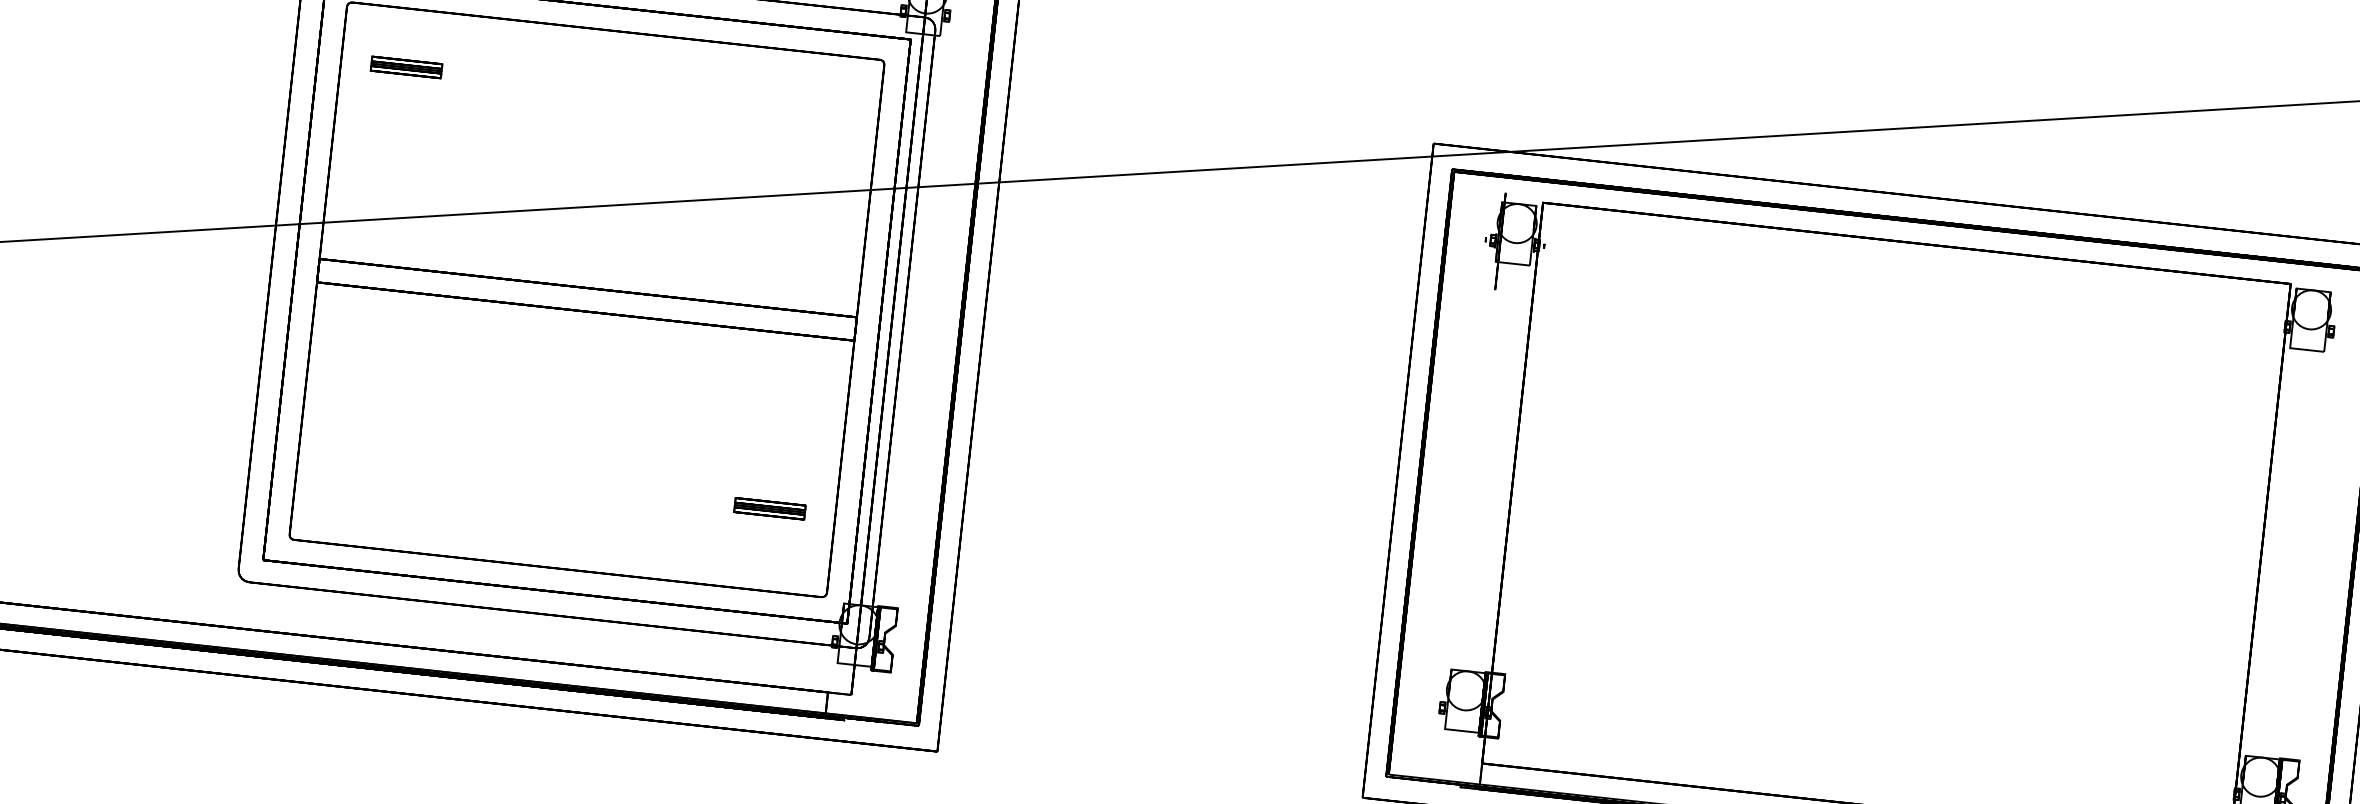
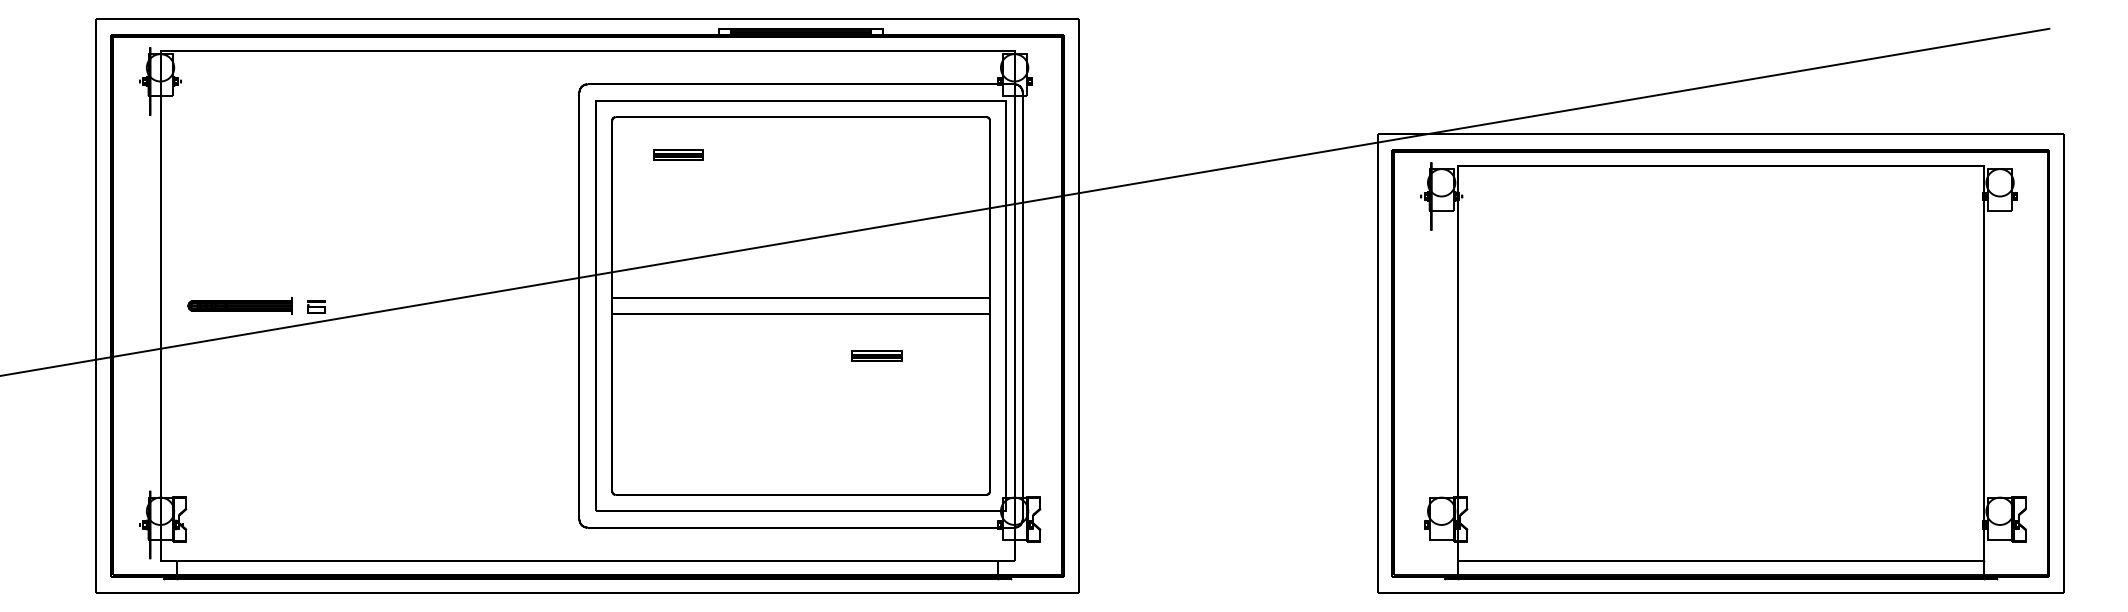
part: (407, 66) -> (678, 154), moved
part: (769, 507) -> (876, 355), moved

